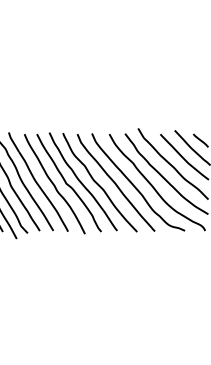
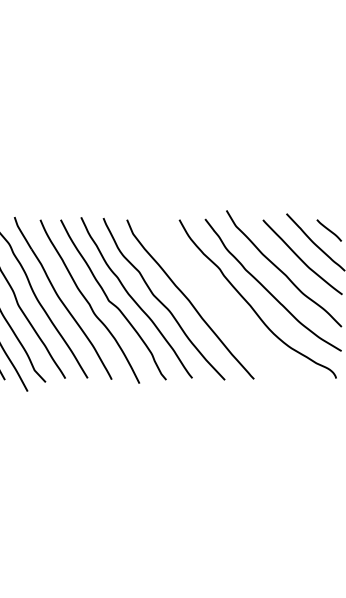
curve: (134, 185) -> (220, 303), removed

